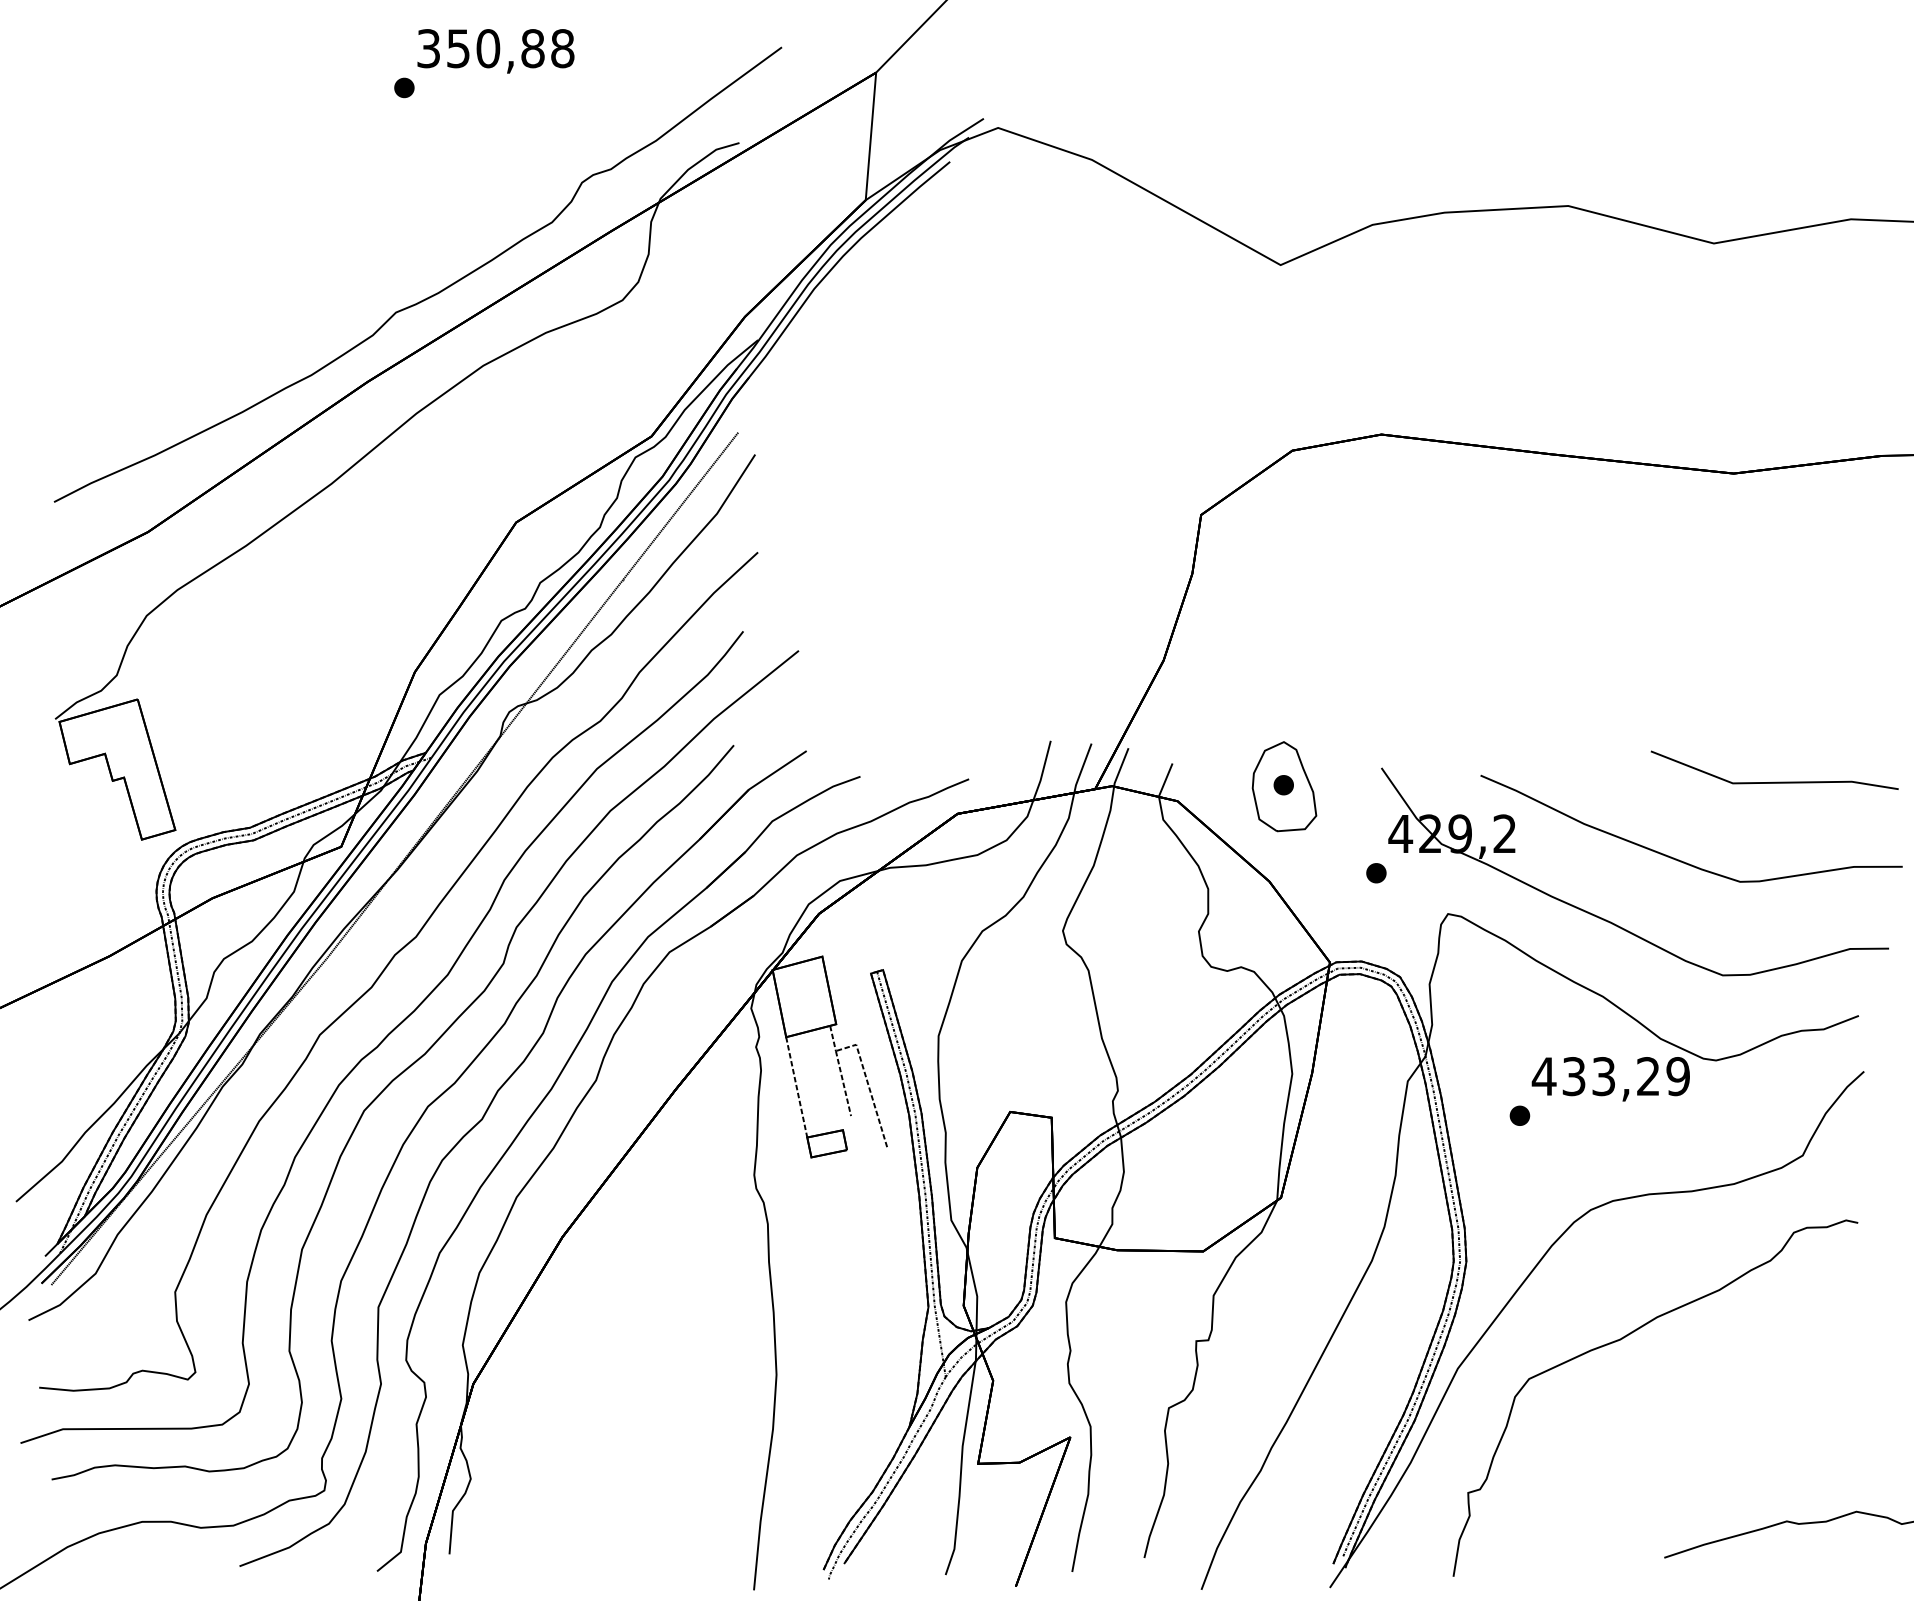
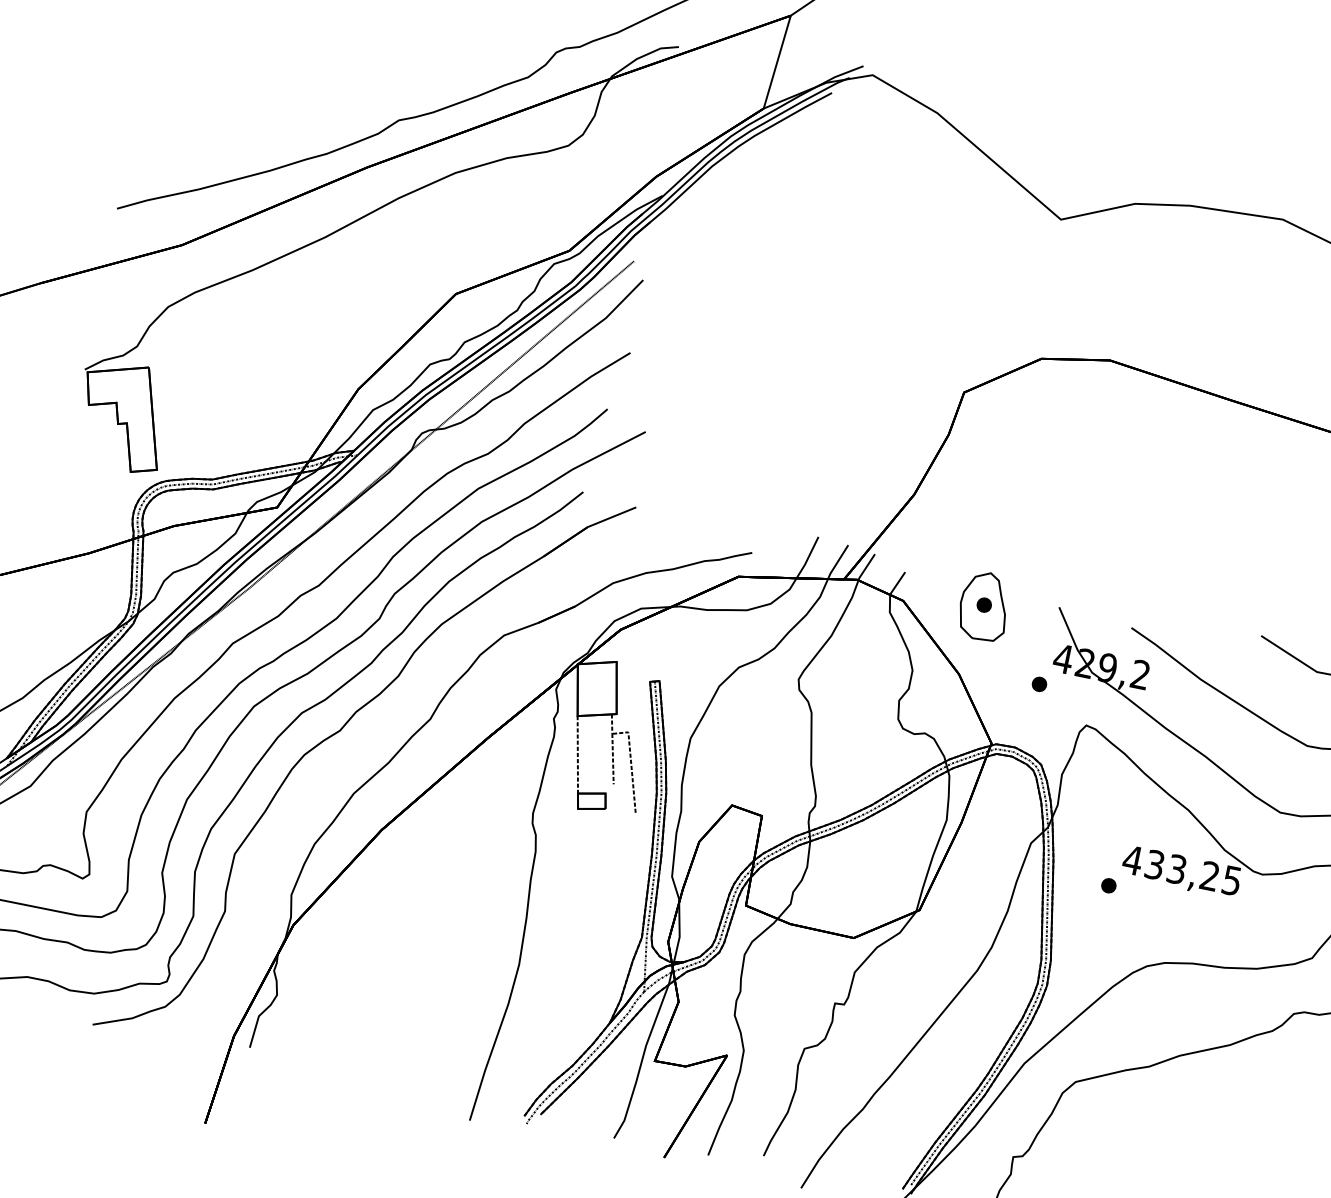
text: (1677, 1076) -> (1231, 880), 433,29 -> 433,25
part: (535, 1112) -> (380, 733), removed

